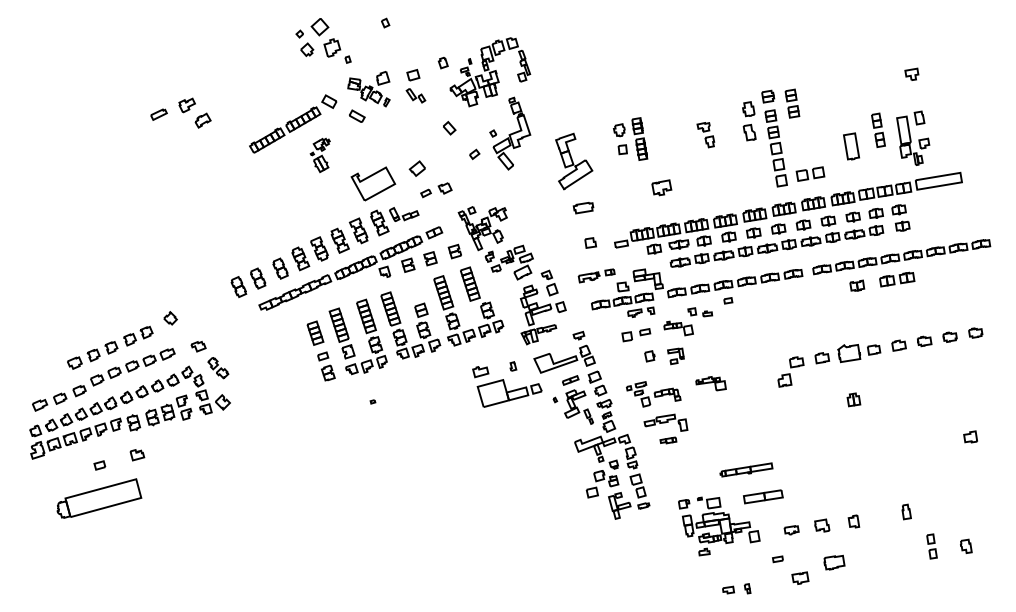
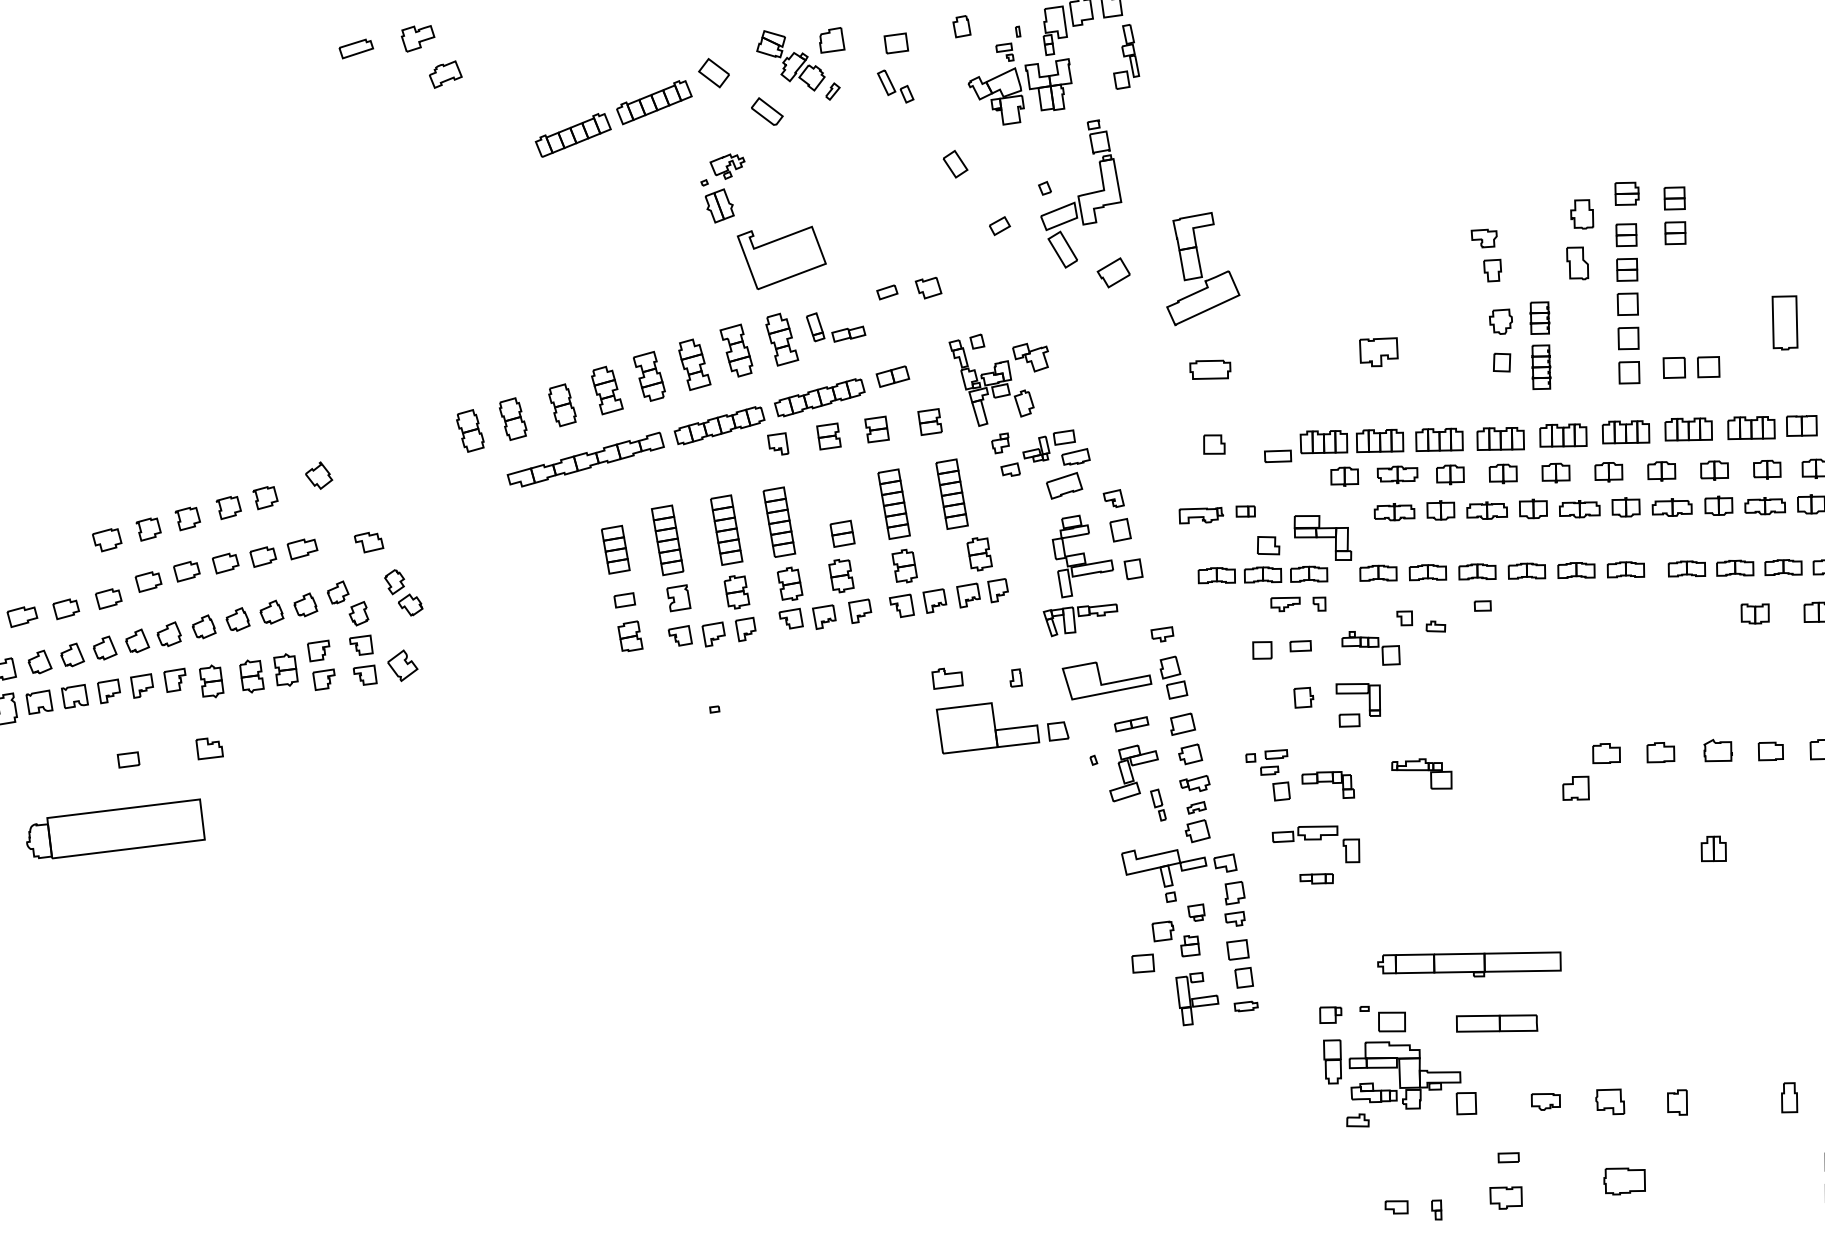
part: (630, 138) -> (1521, 341), moved
part: (319, 155) -> (718, 187), moved
part: (416, 168) -> (1111, 272), moved
part: (848, 353) -> (1716, 751), size x0.62
part: (675, 356) -> (1356, 705), size x1.43
part: (746, 469) -> (1470, 961), size x1.67
part: (800, 577) -> (1506, 1195), moved

